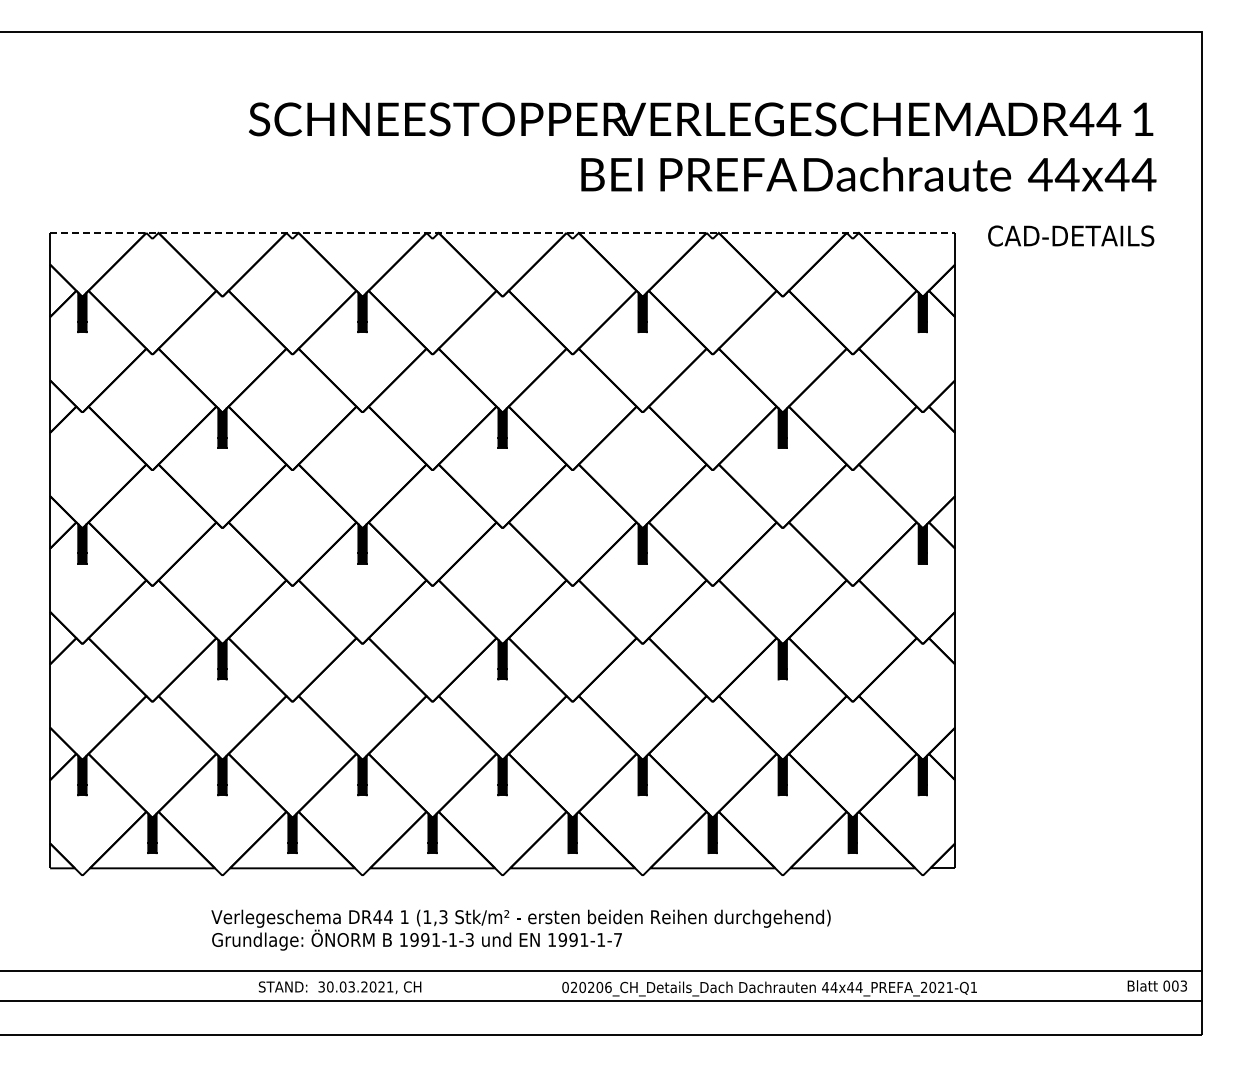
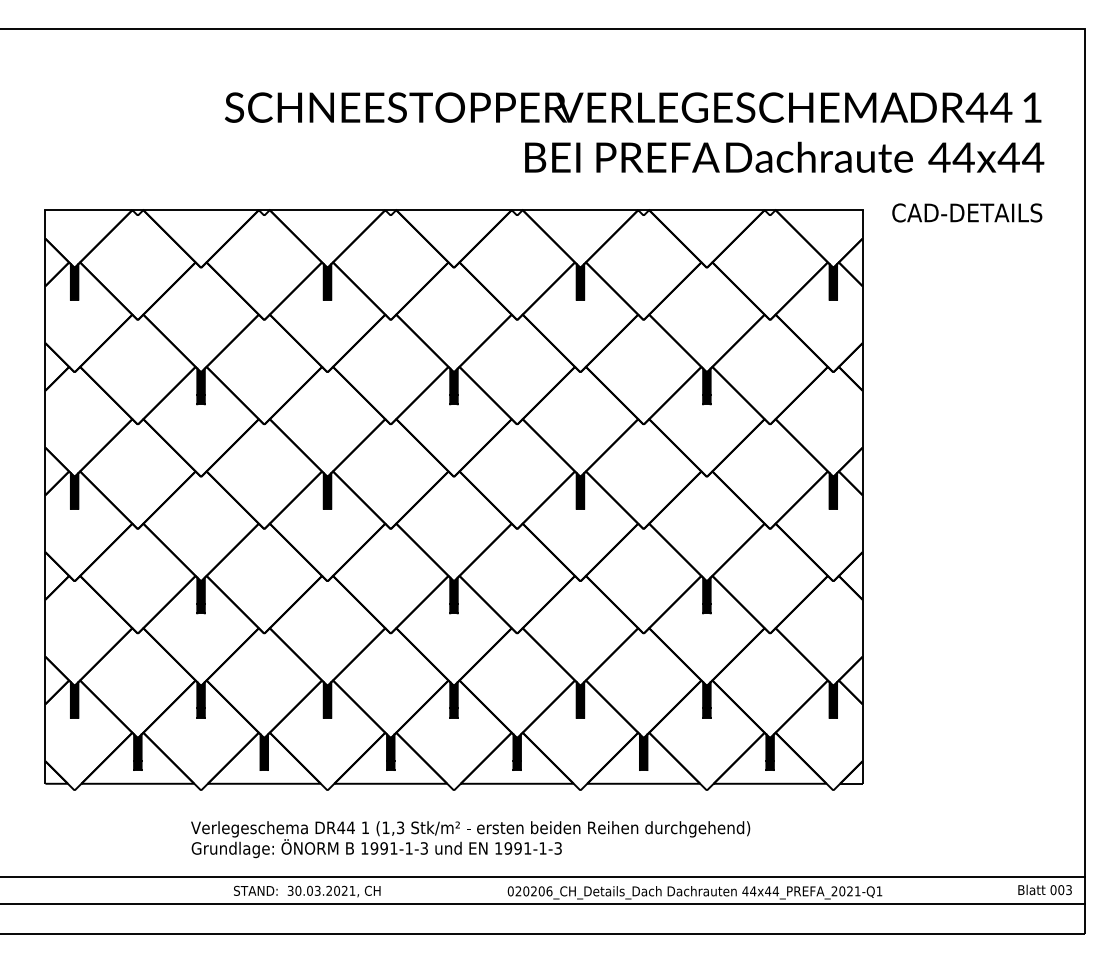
line: (502, 232) -> (453, 209), dashed -> solid
text: (617, 939) -> (557, 848), 1991-1-7 -> 1991-1-3

